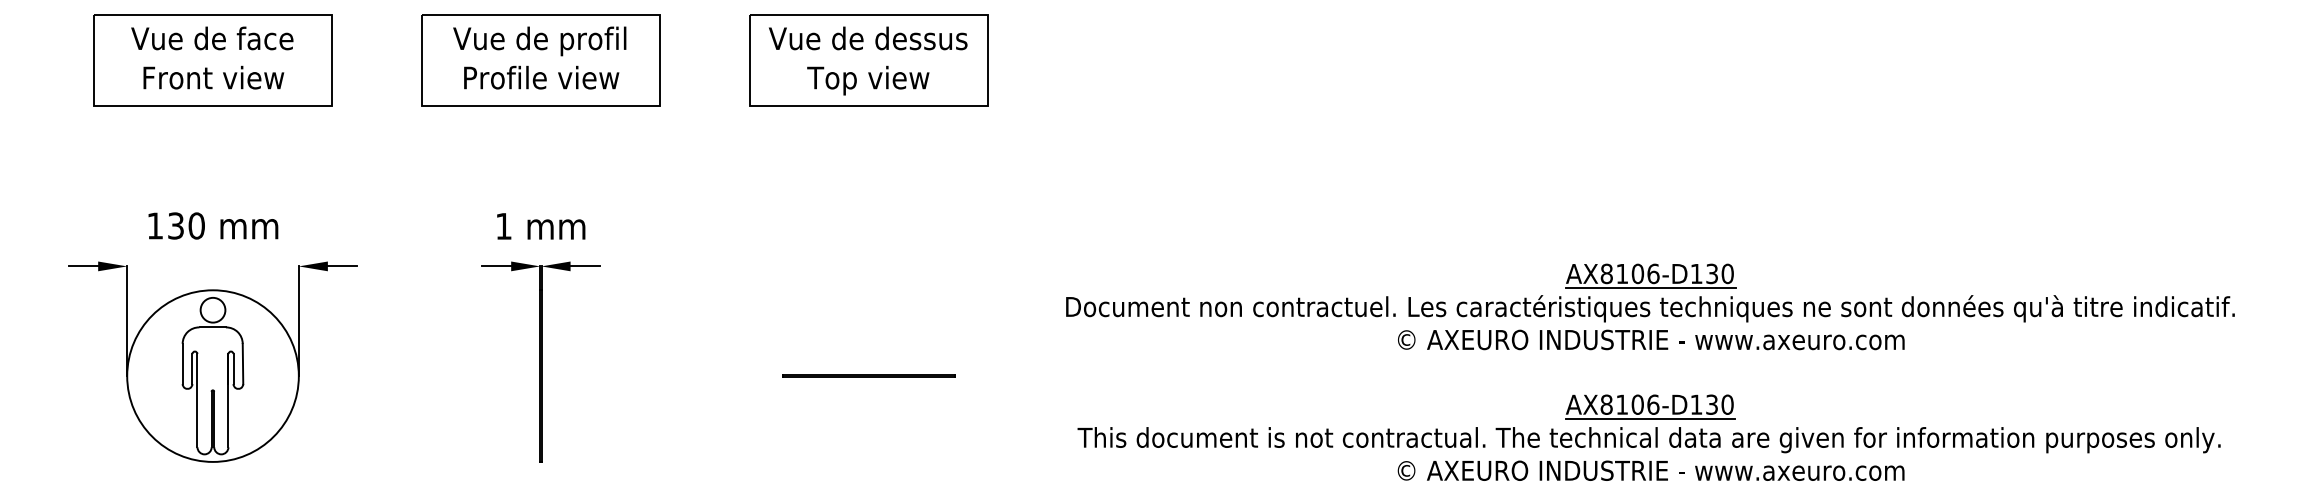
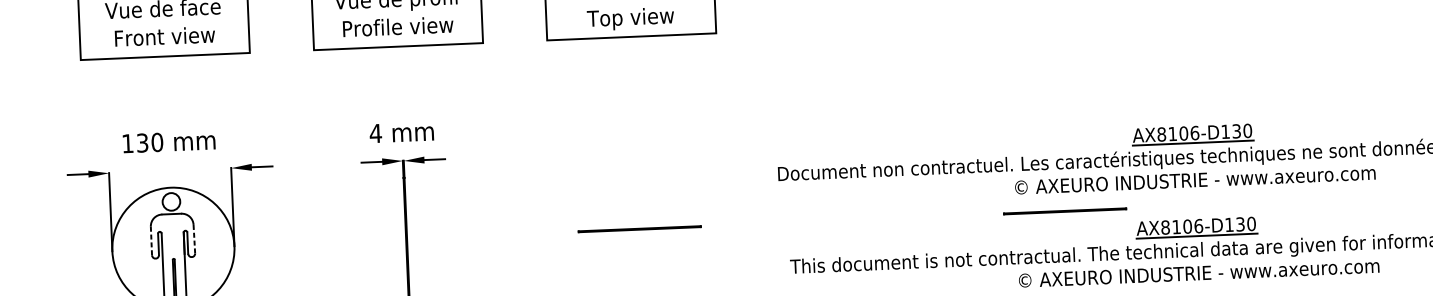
text: (503, 226) -> (375, 133), 1 -> 4
line: (182, 363) -> (151, 240), solid -> dashed
line: (243, 364) -> (194, 239), solid -> dashed
line: (1466, 375) -> (1064, 210), added

